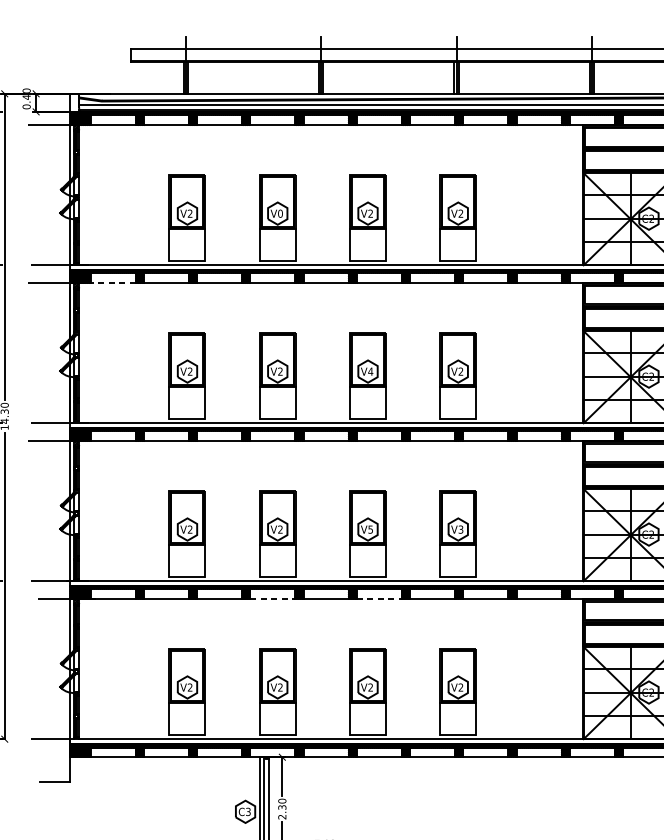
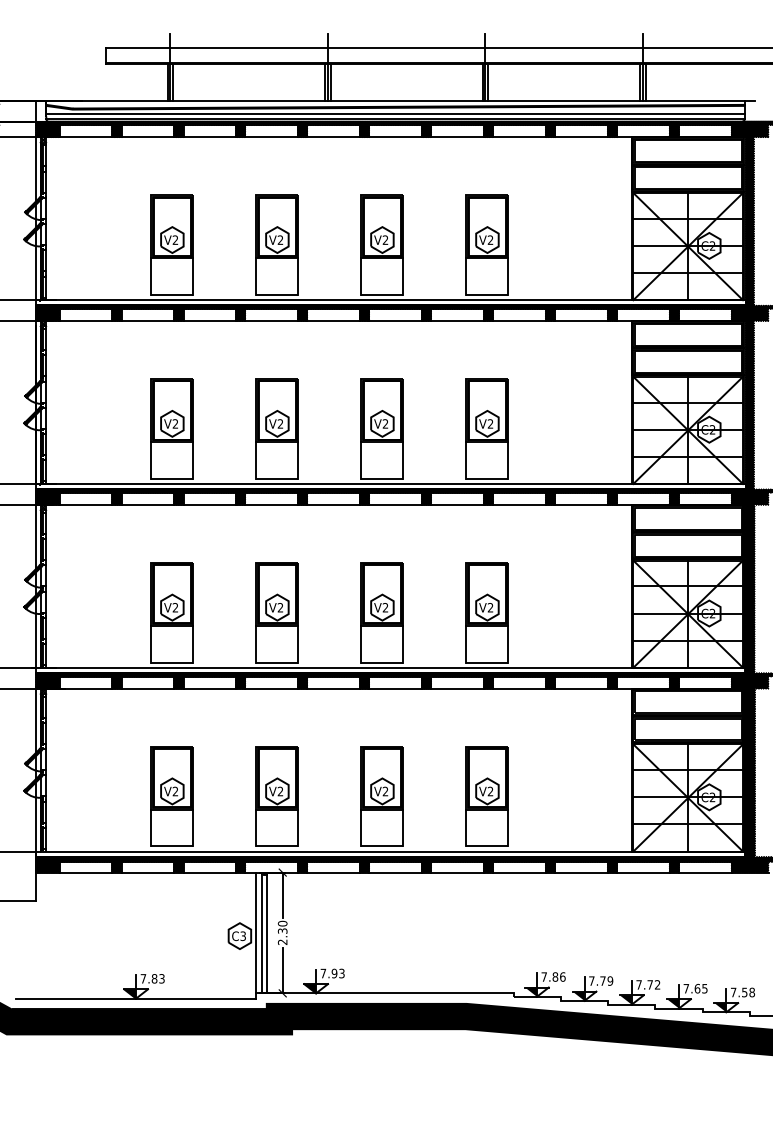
text: (280, 213) -> (280, 239), V0 -> V2
line: (112, 283) -> (85, 321), dashed -> solid
text: (370, 371) -> (385, 423), V4 -> V2
text: (370, 529) -> (385, 607), V5 -> V2
text: (460, 529) -> (490, 607), V3 -> V2
line: (273, 599) -> (272, 688), dashed -> solid
line: (380, 599) -> (396, 688), dashed -> solid

